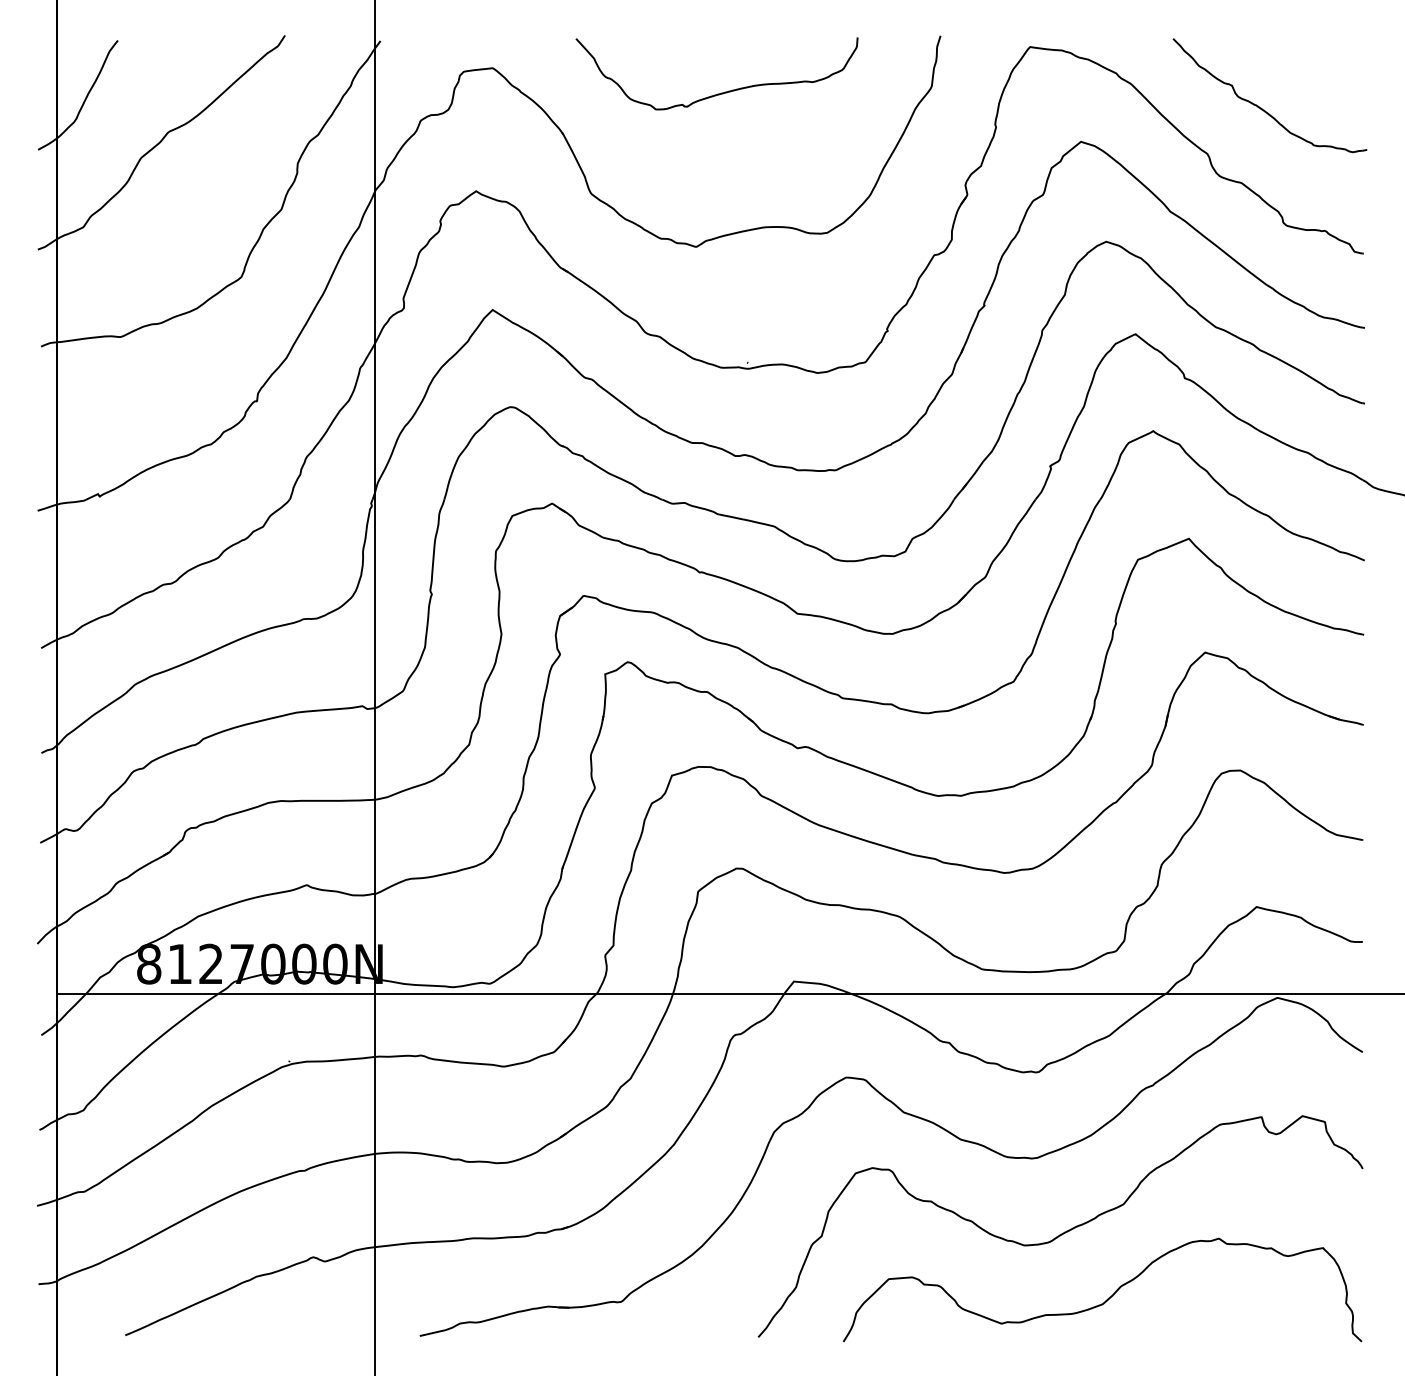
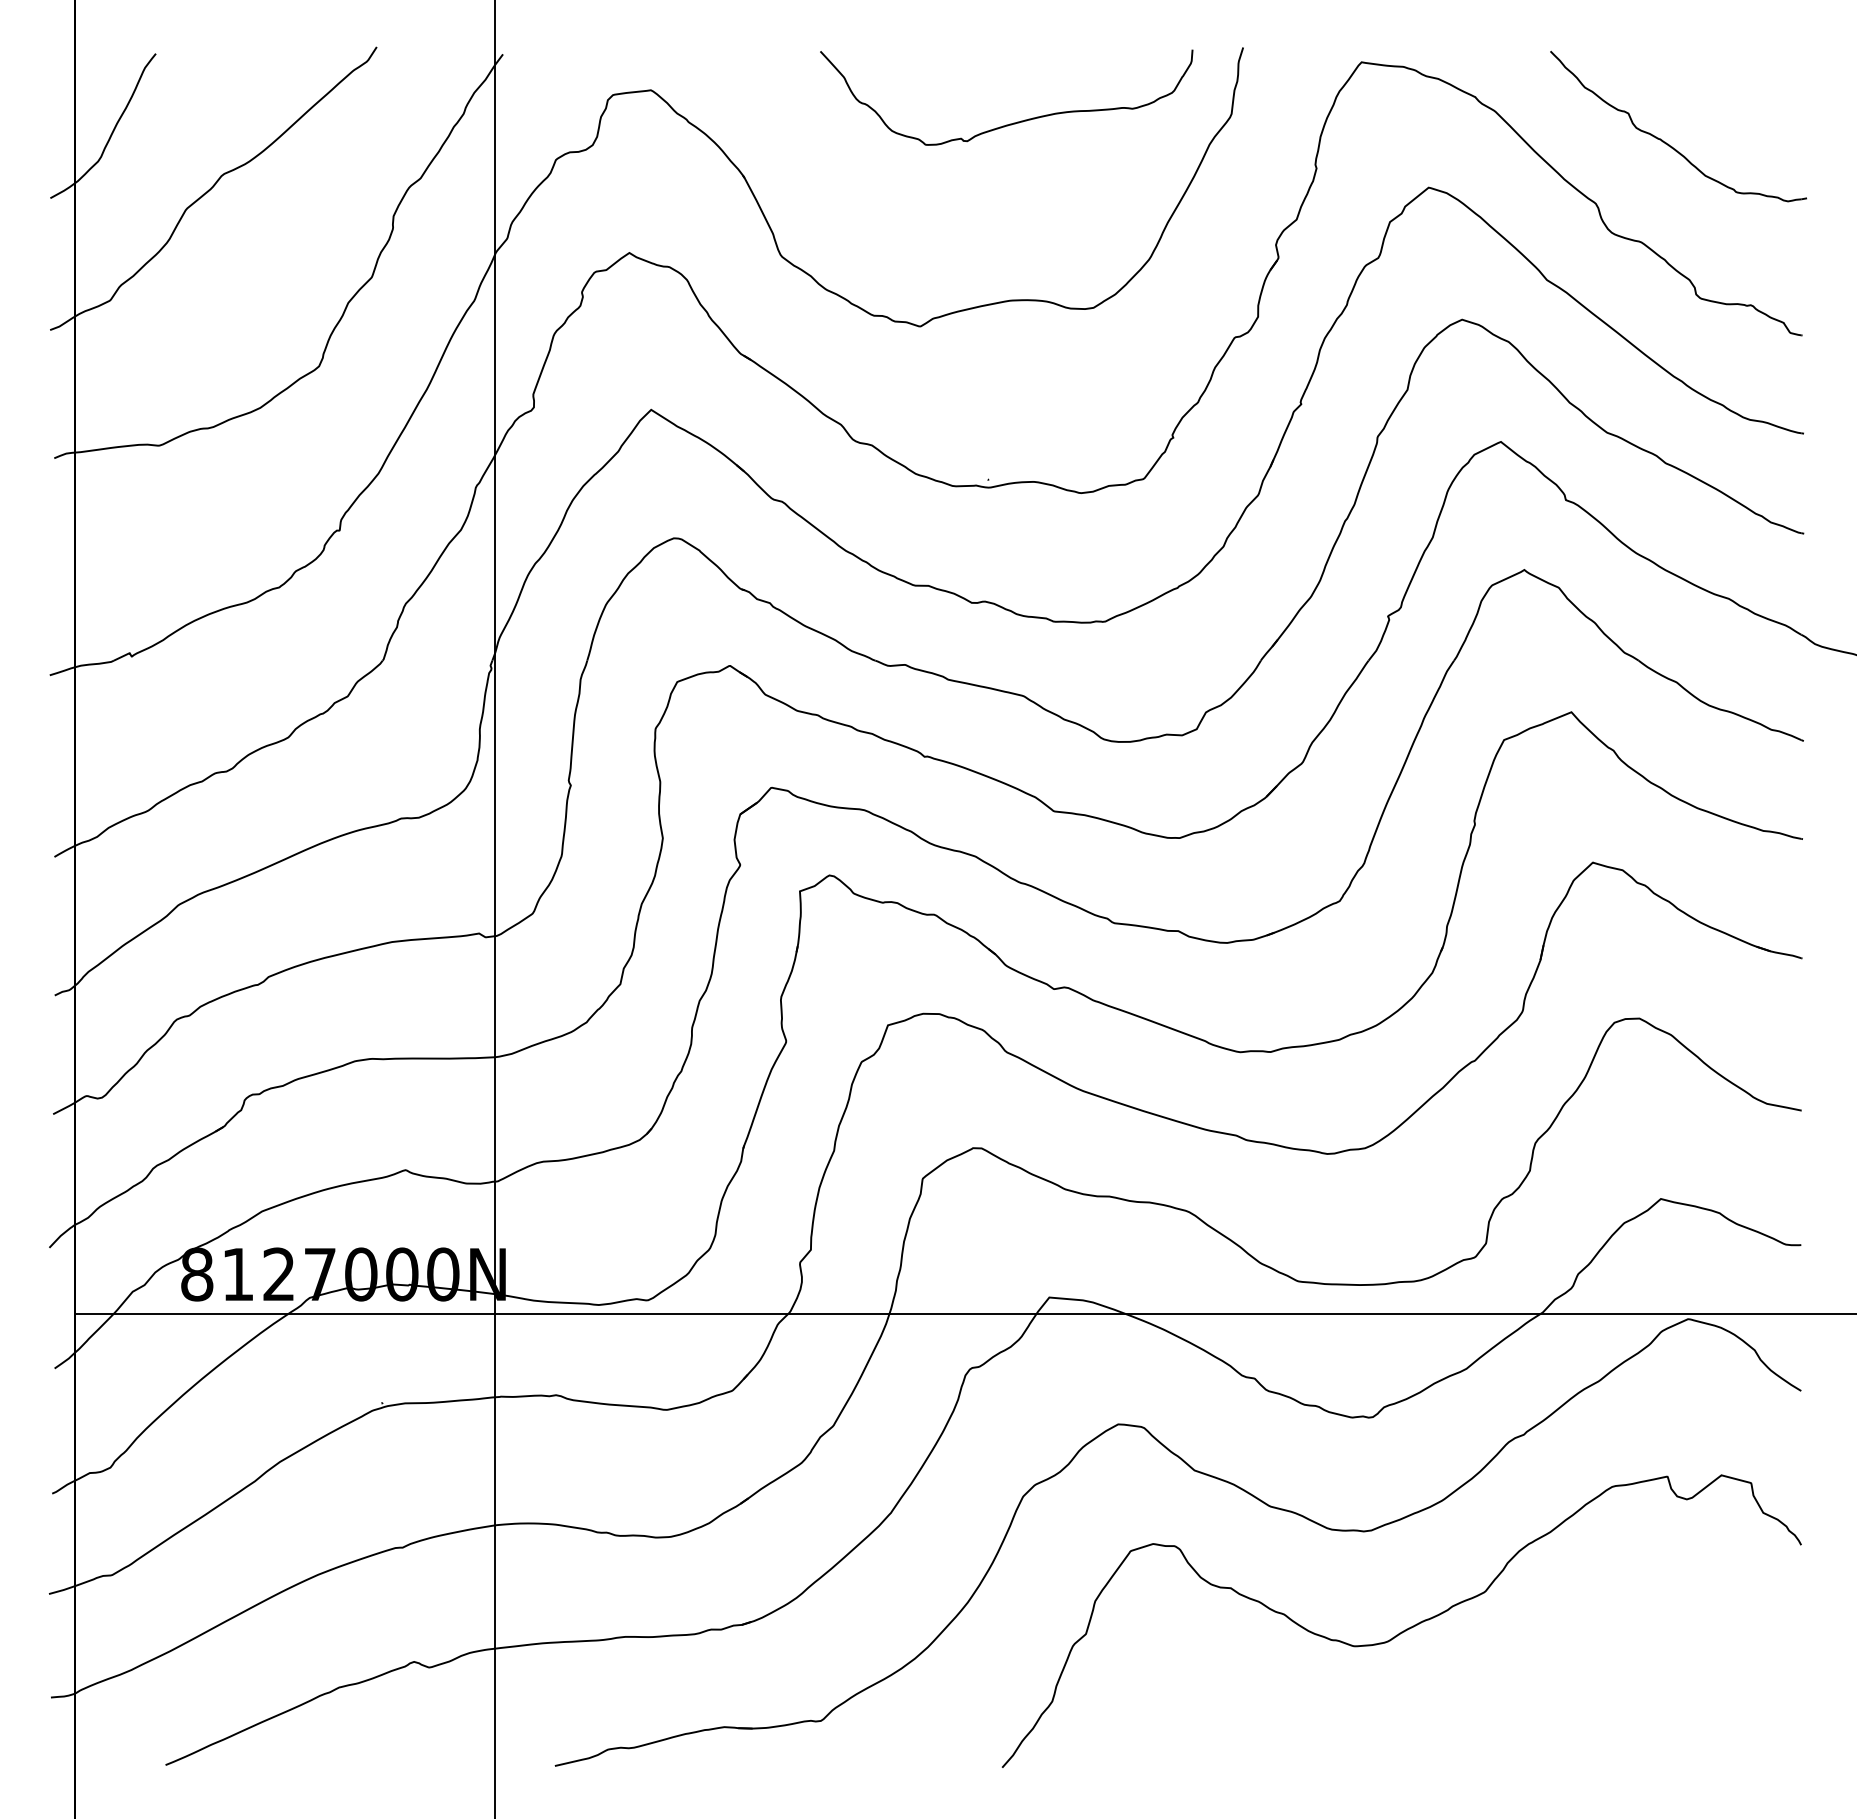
curve: (722, 92) -> (1013, 122), moved
curve: (1110, 1296) -> (1467, 1713), removed

